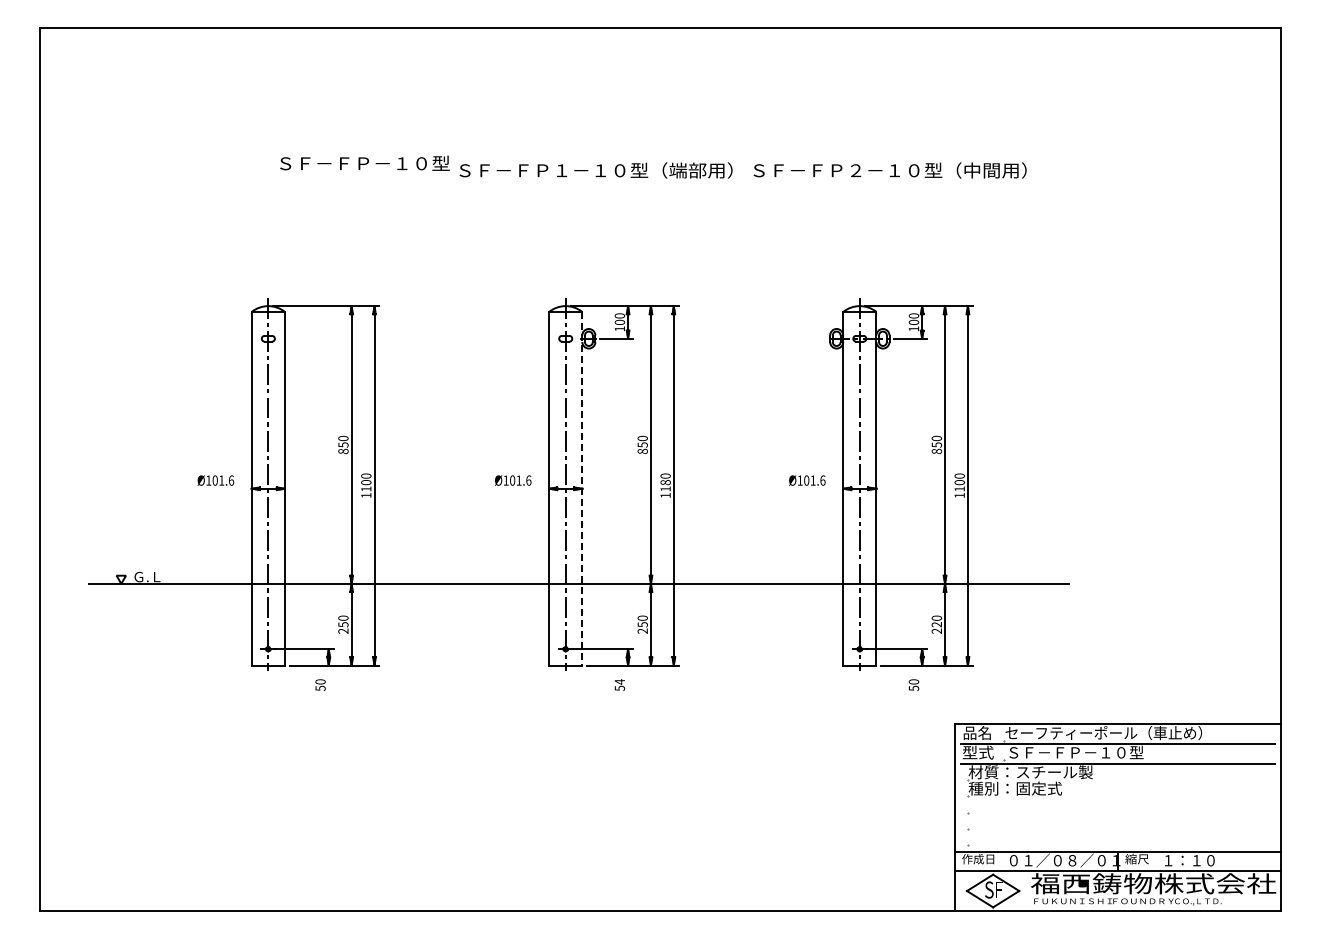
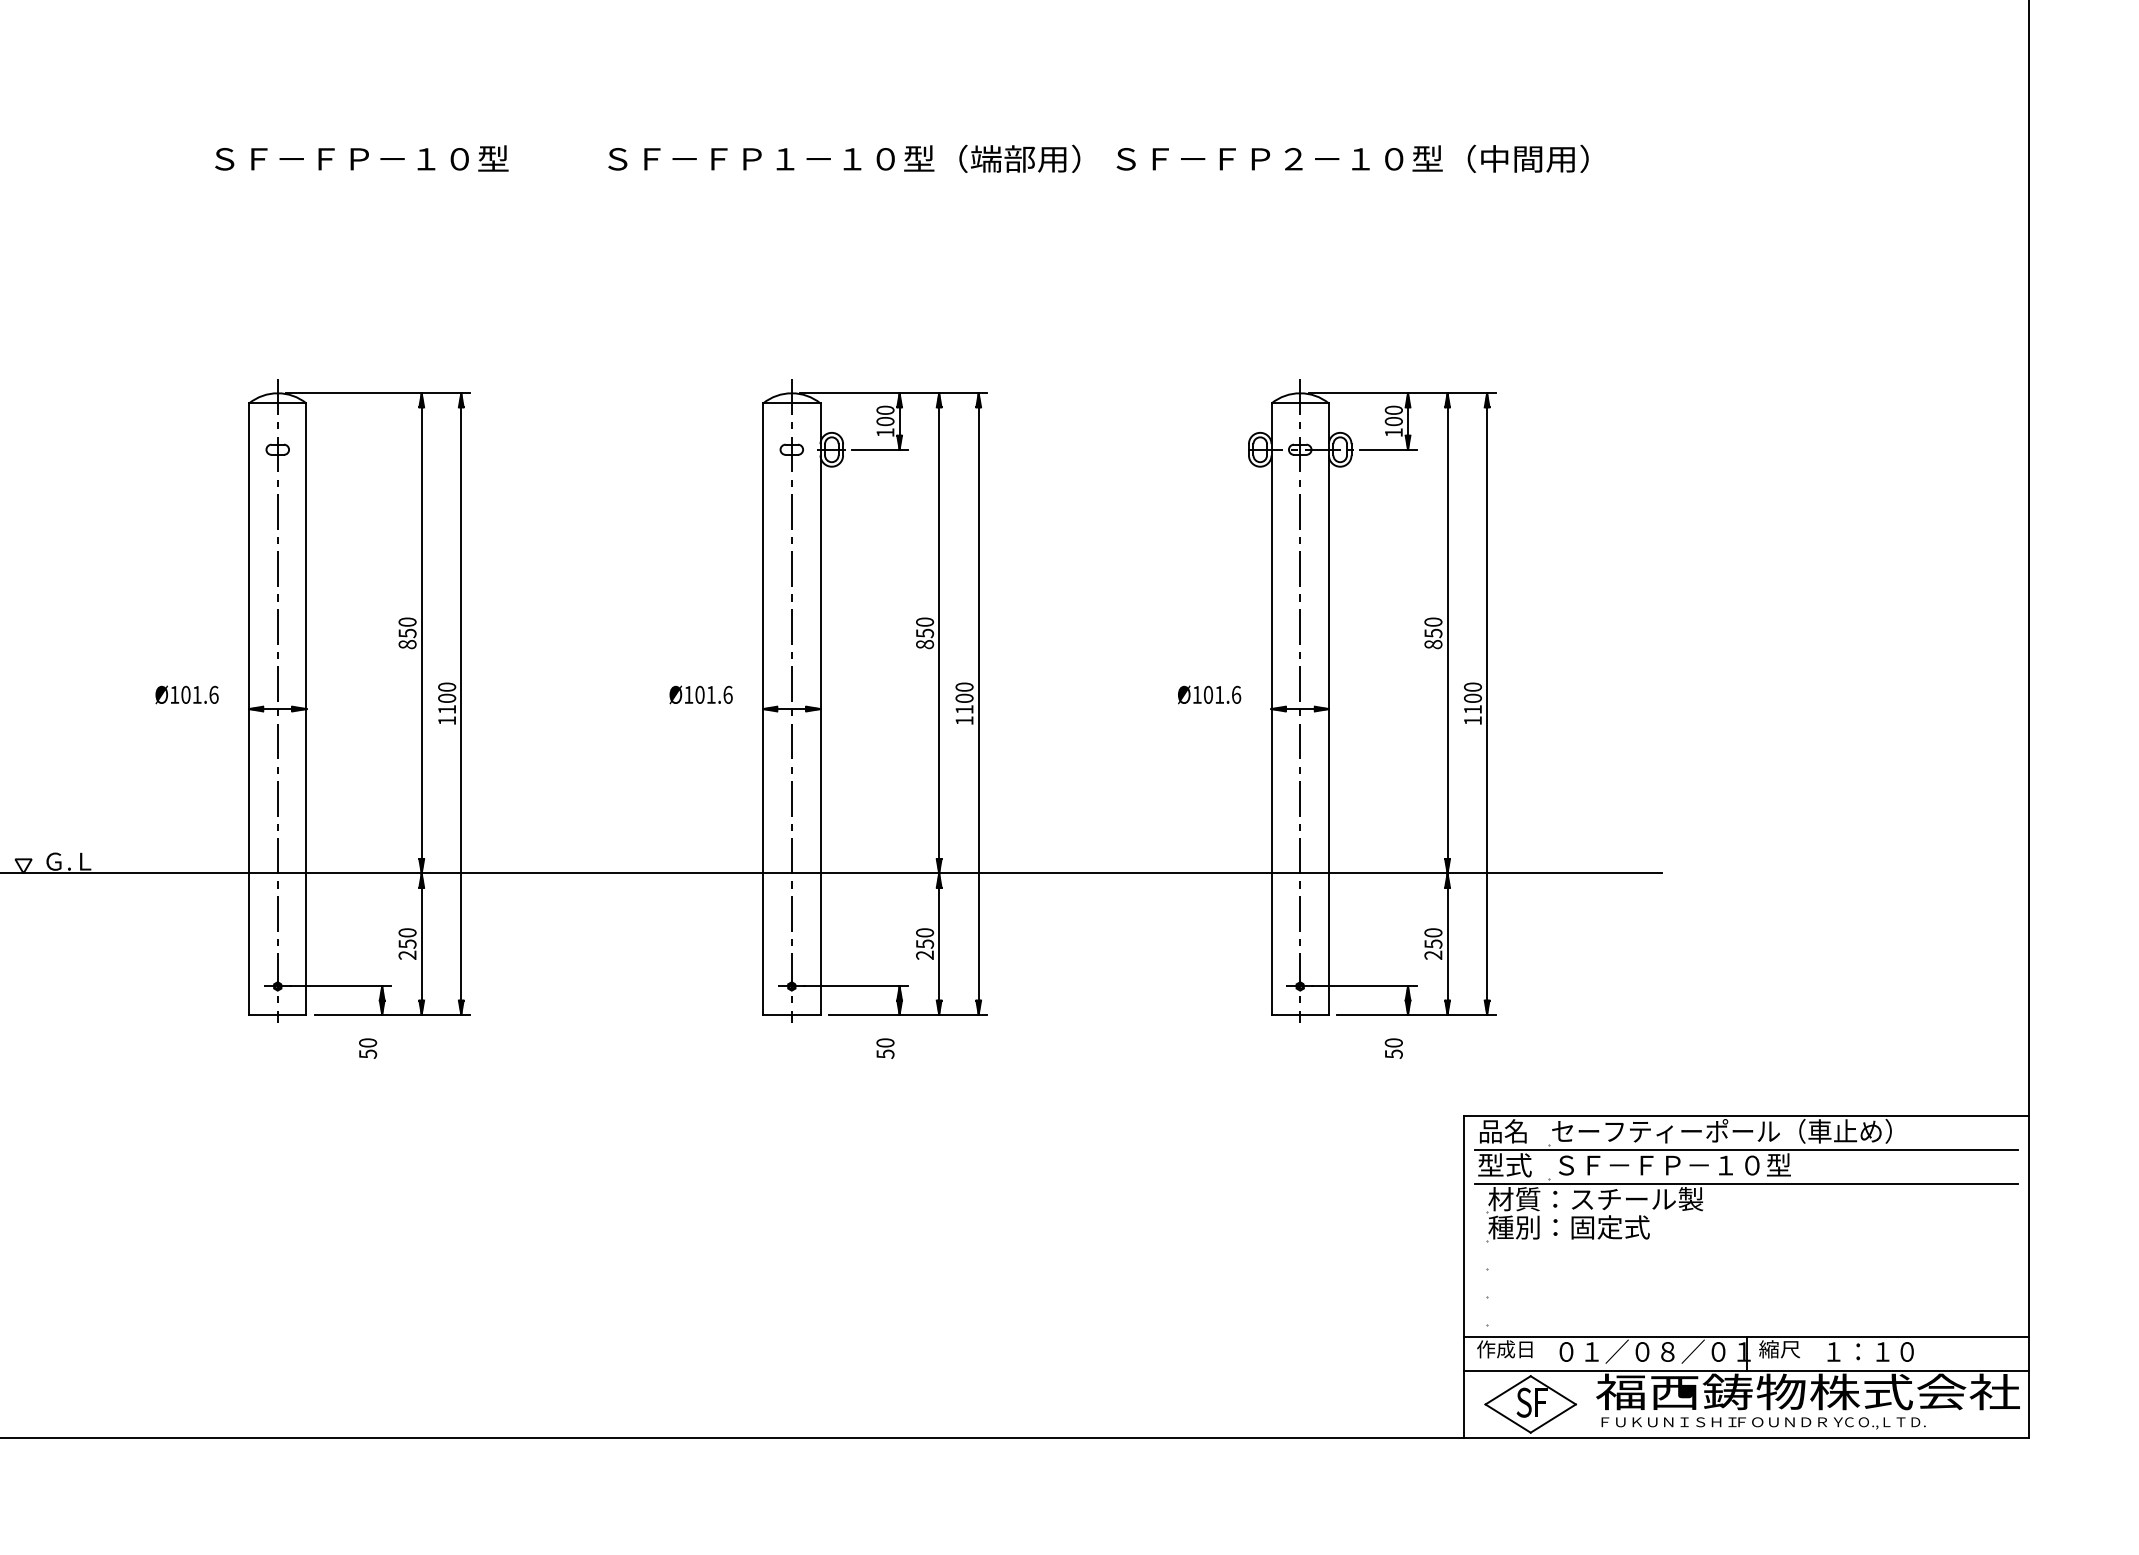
text: (364, 162) -> (360, 157), moved
text: (665, 482) -> (964, 698), 1180 -> 1100
line: (582, 488) -> (820, 708), dashed -> solid
text: (936, 624) -> (1432, 943), 220 -> 250
text: (619, 681) -> (884, 1042), 54 -> 50

